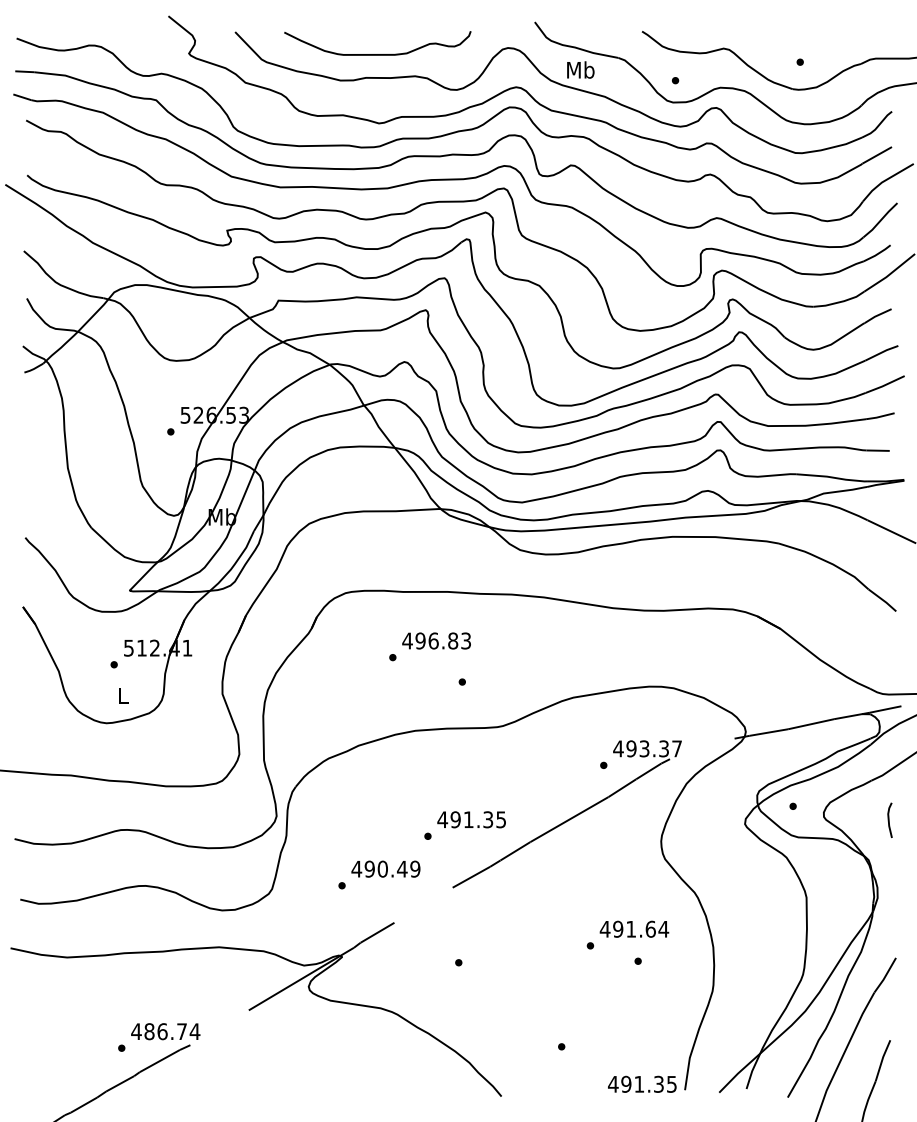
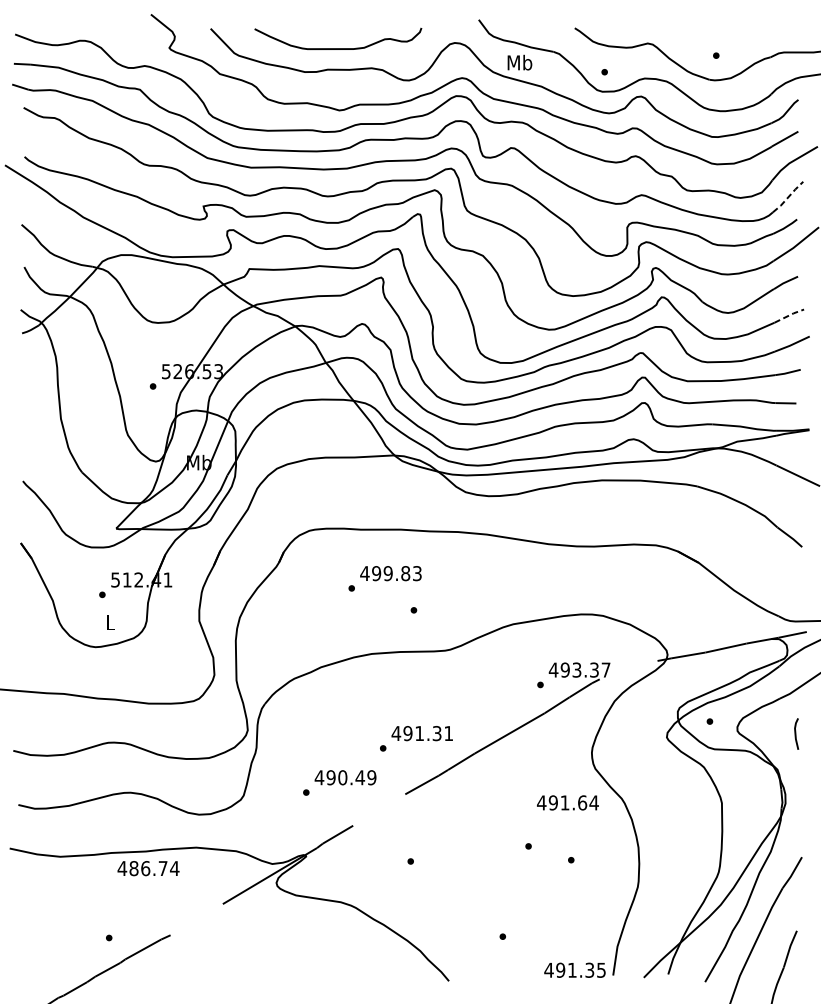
line: (880, 220) -> (788, 197), solid -> dashed
line: (882, 352) -> (789, 315), solid -> dashed
text: (433, 640) -> (388, 573), 496.83 -> 499.83
text: (500, 819) -> (448, 733), 491.35 -> 491.31
text: (634, 928) -> (567, 802), moved
text: (165, 1031) -> (148, 868), moved

